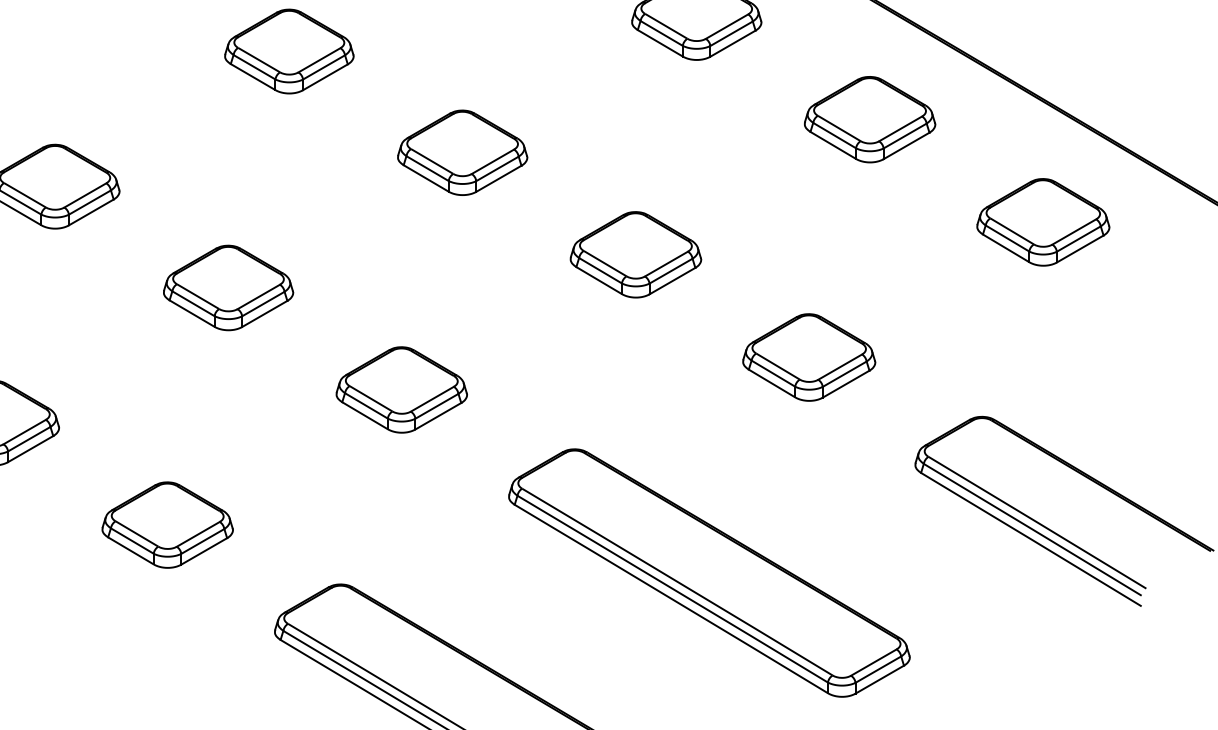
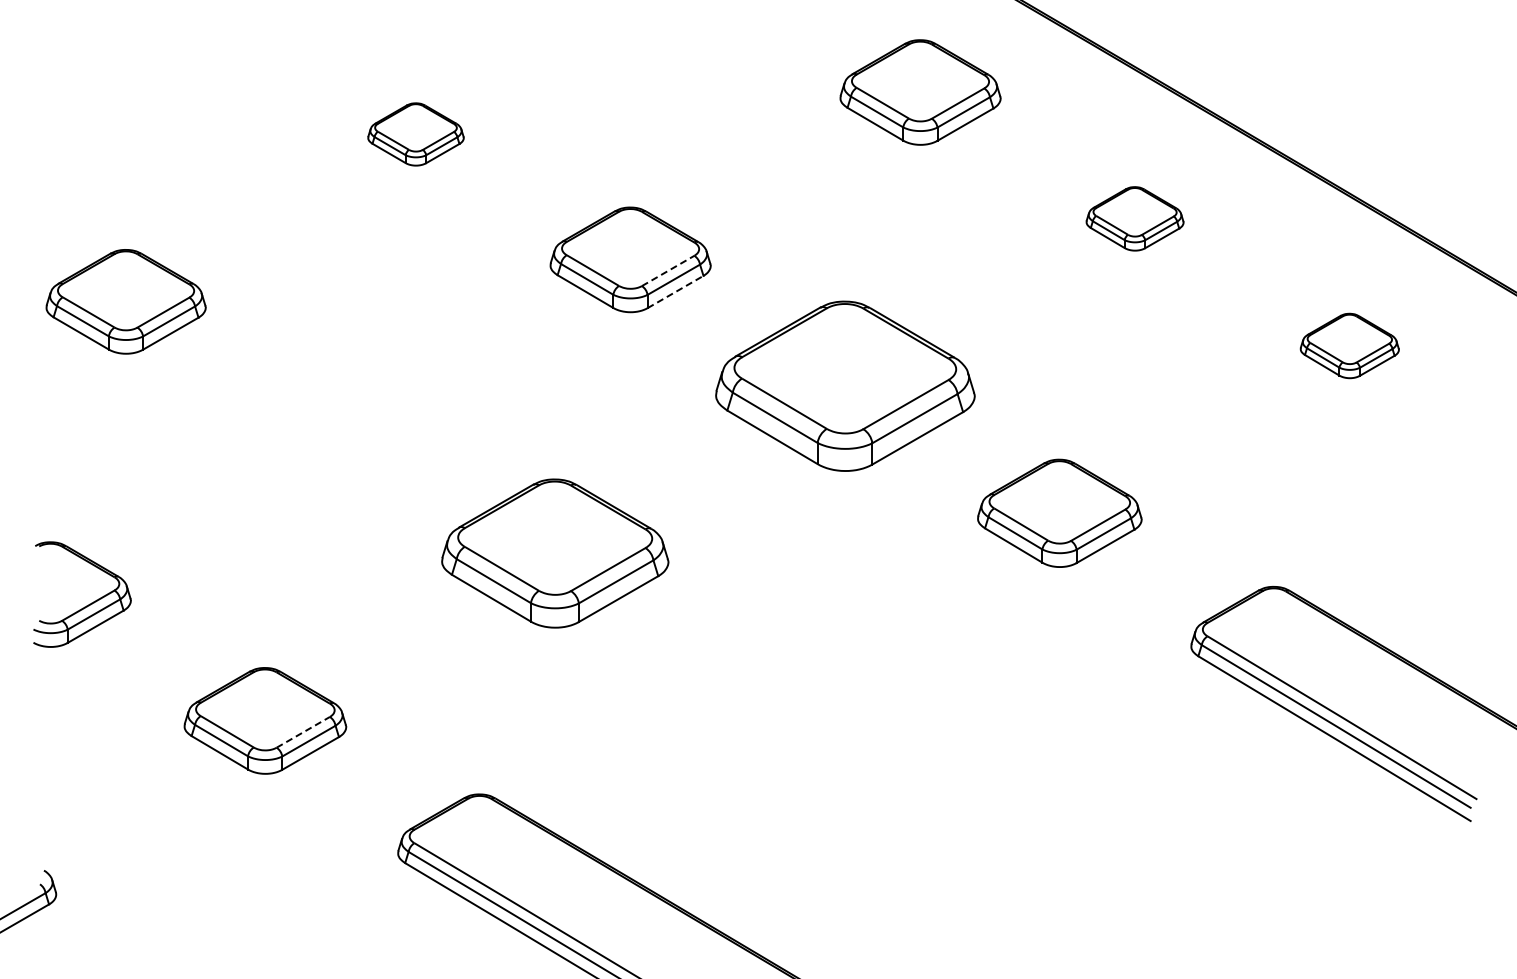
part: (288, 51) -> (415, 134), size x0.6
part: (869, 119) -> (1134, 218), size x0.6
line: (493, 161) -> (668, 270), solid -> dashed
line: (498, 178) -> (675, 291), solid -> dashed
part: (1043, 221) -> (1349, 345), size x0.6
part: (635, 254) -> (844, 385), size x1.6
part: (228, 288) -> (340, 427), removed
part: (401, 389) -> (555, 553), size x1.4
line: (198, 534) -> (303, 732), solid -> dashed
part: (709, 573) -> (936, 780), removed

